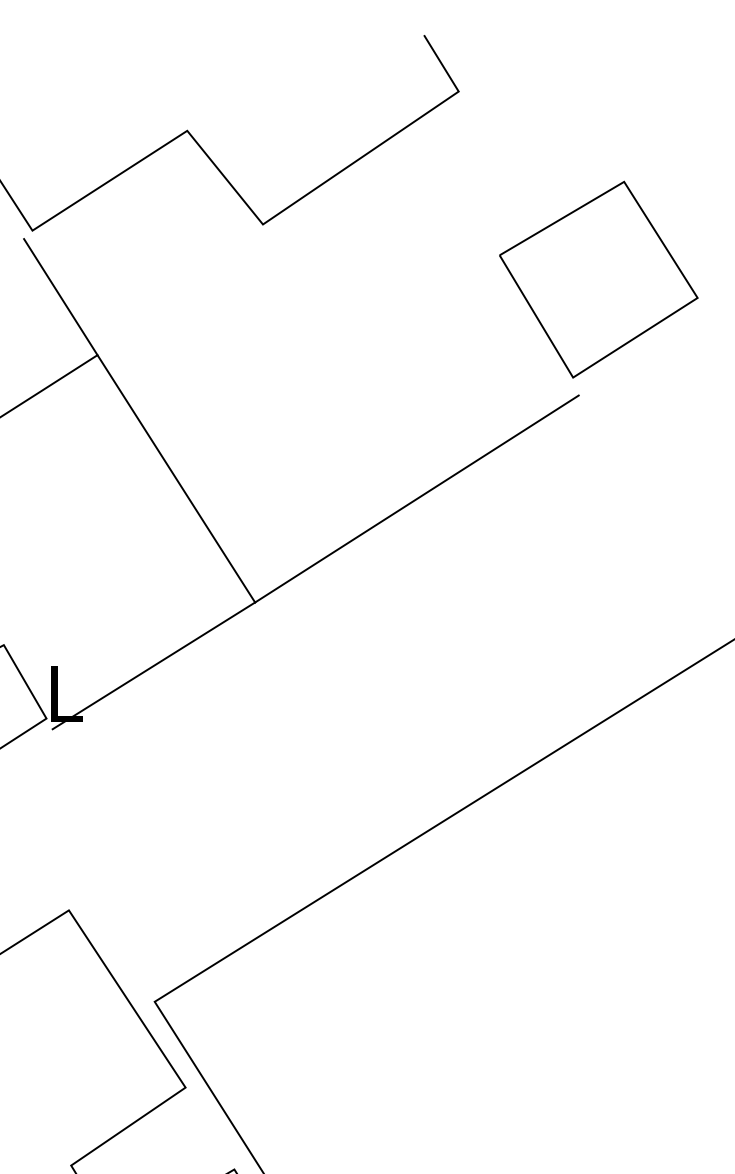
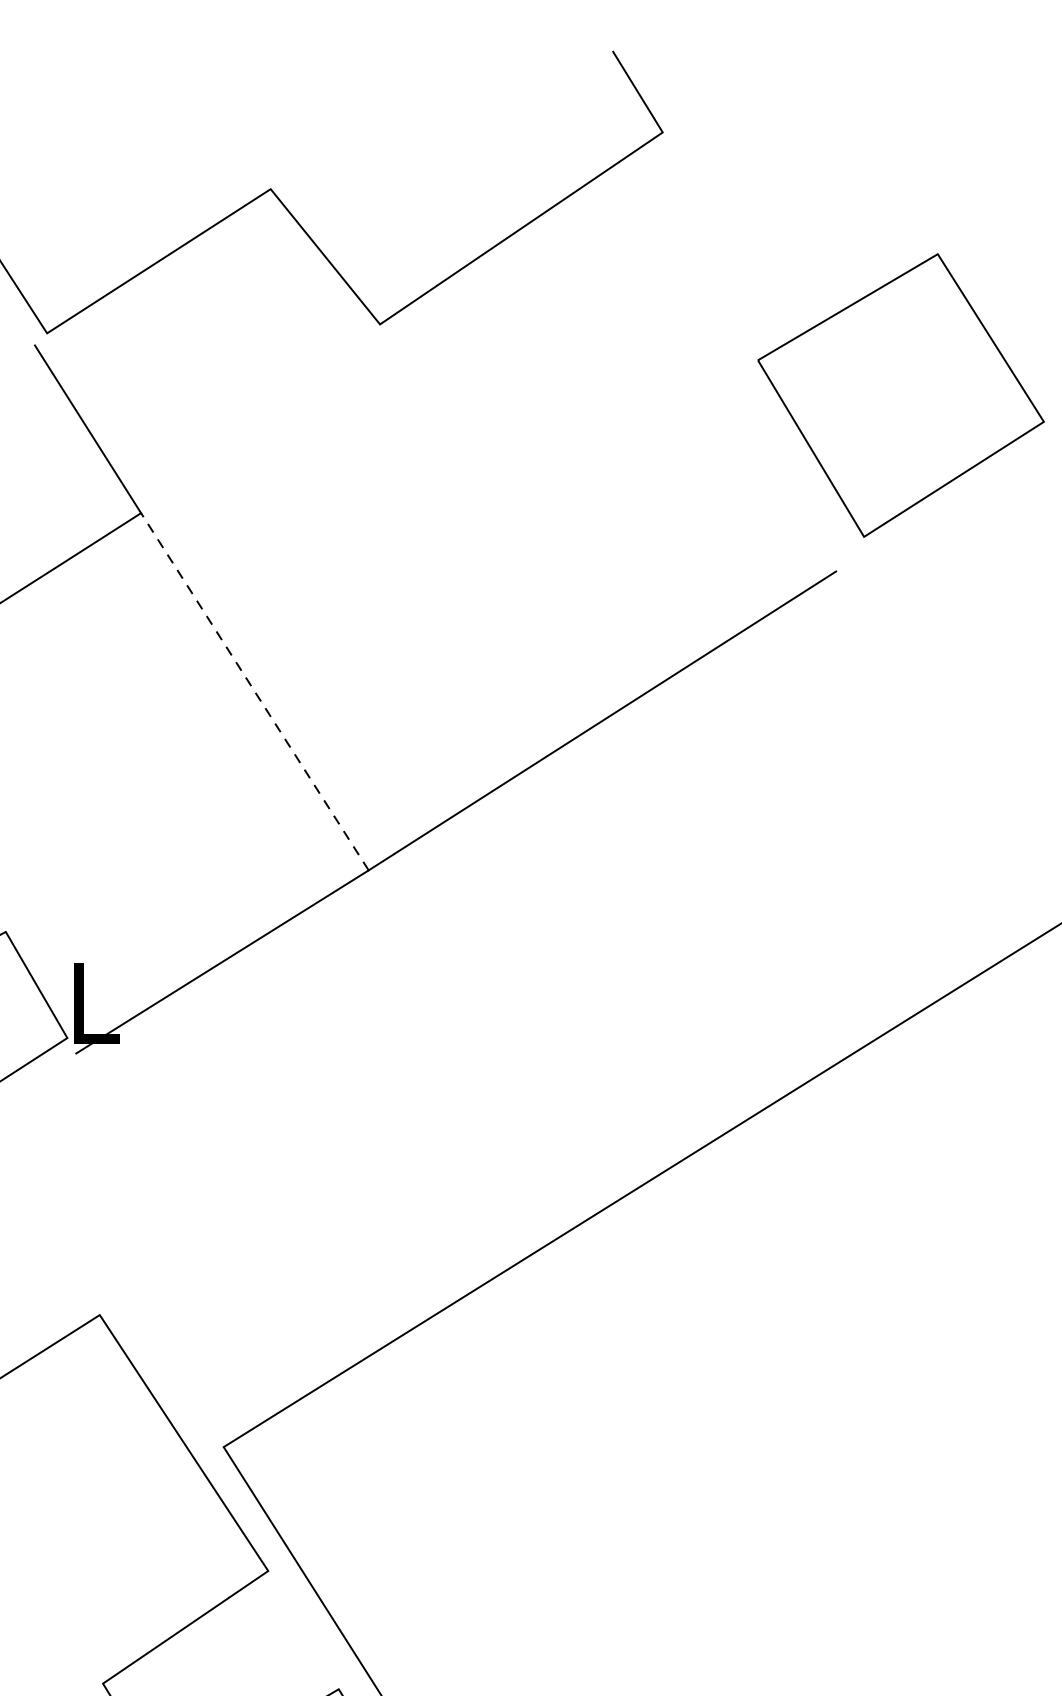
part: (598, 279) -> (900, 395), moved
line: (176, 478) -> (255, 691), solid -> dashed

